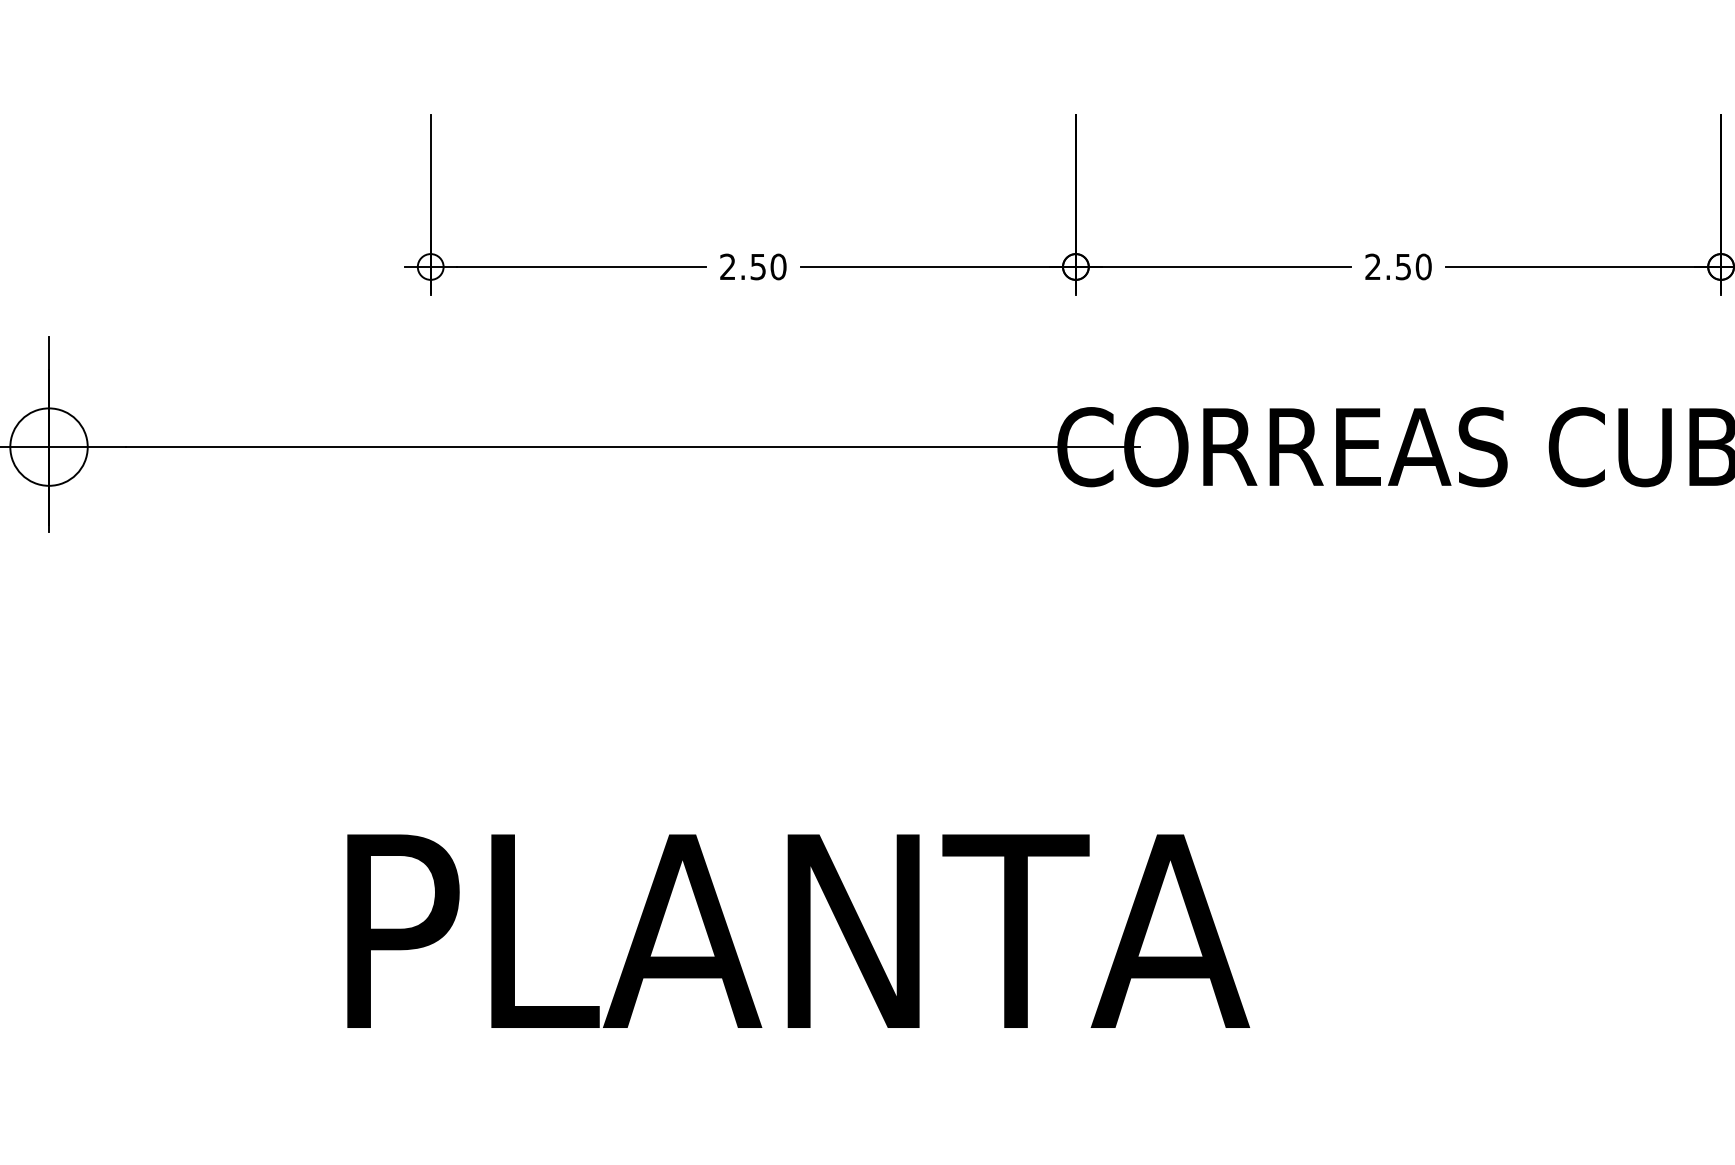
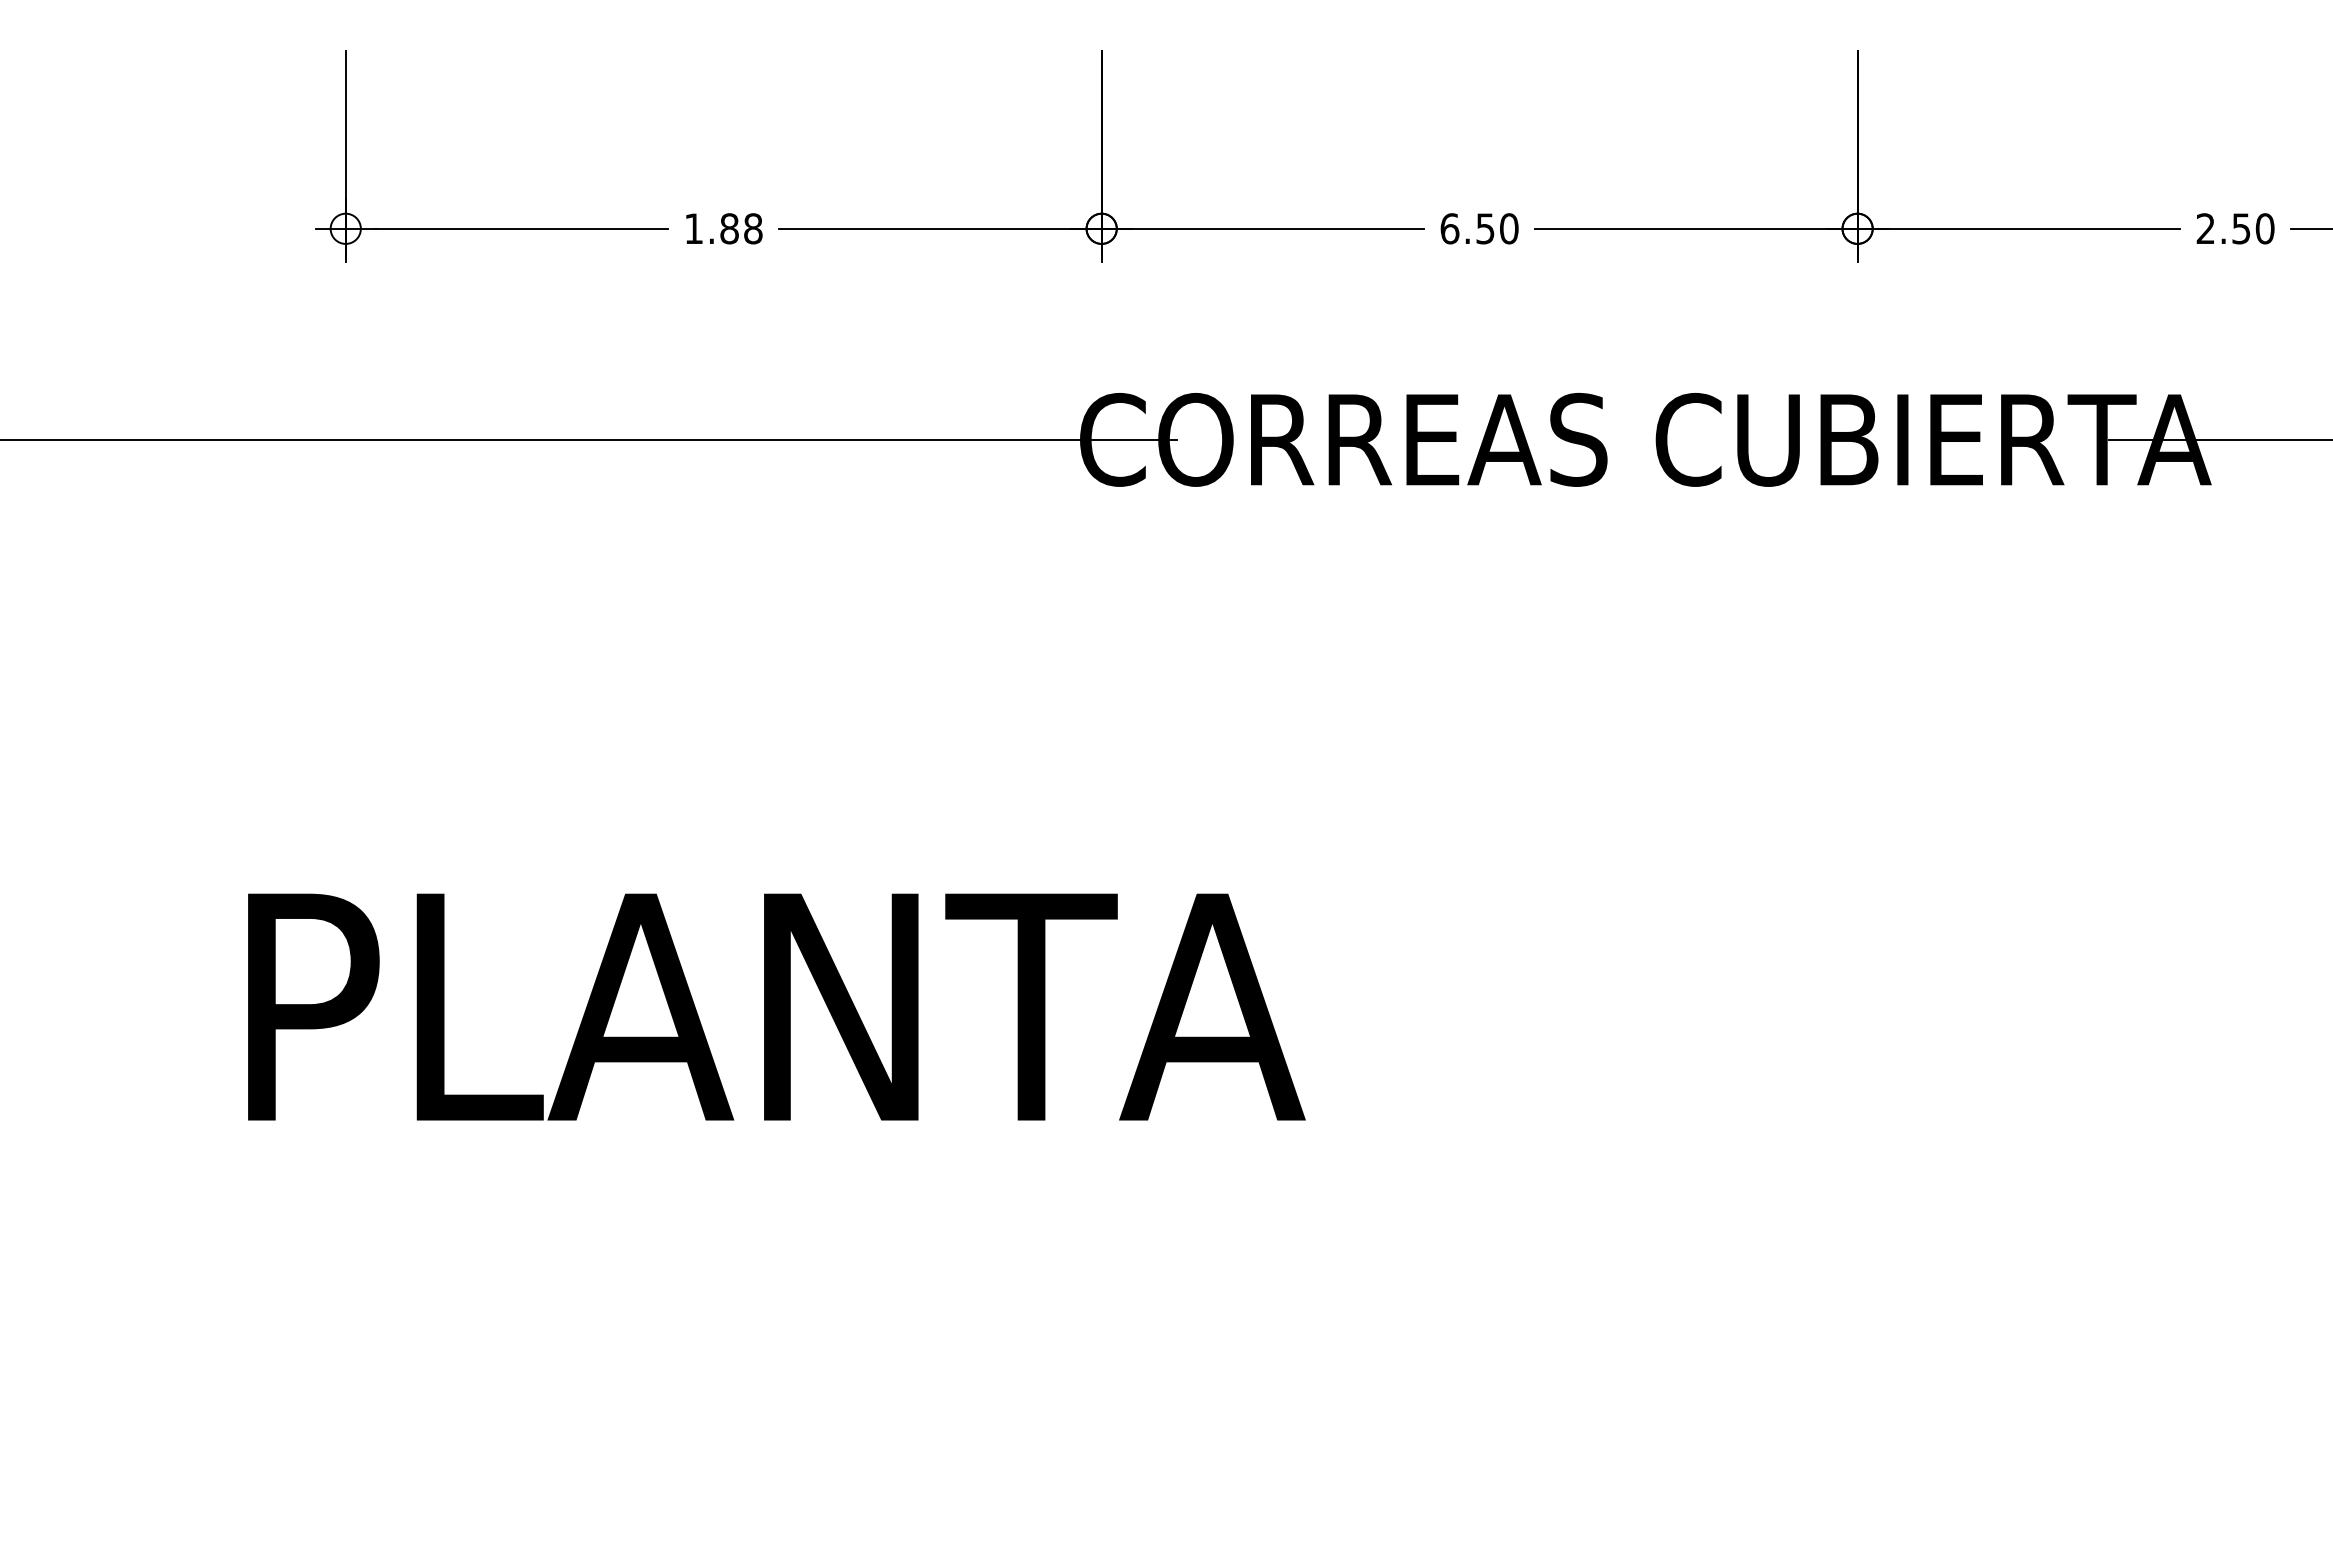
text: (753, 266) -> (723, 228), 2.50 -> 1.88
text: (1372, 266) -> (1449, 228), 2.50 -> 6.50

